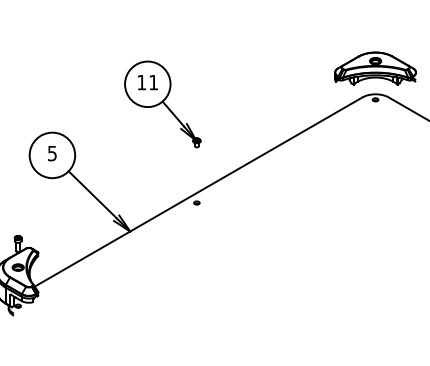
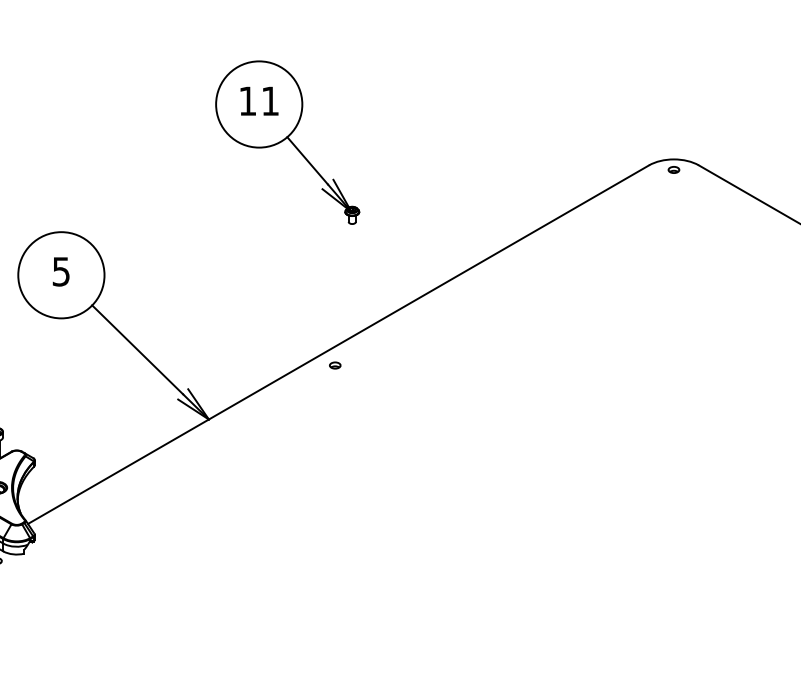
part: (375, 68) -> (673, 110), removed
part: (162, 104) -> (287, 142), moved

